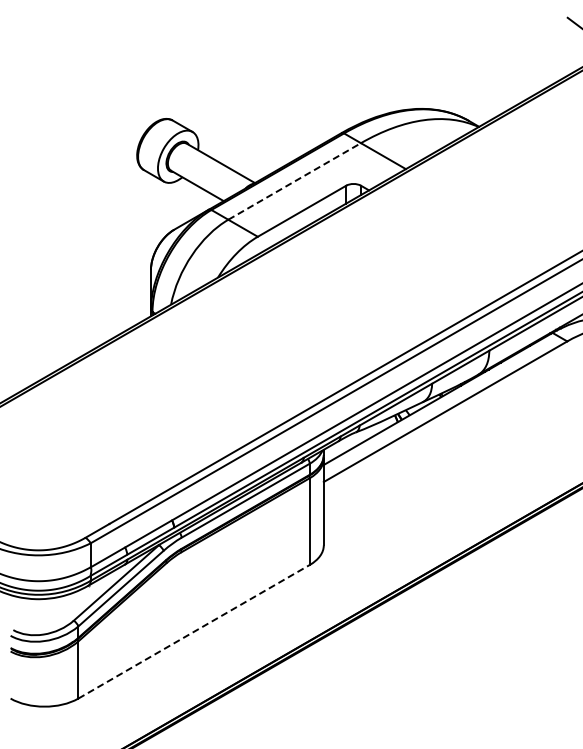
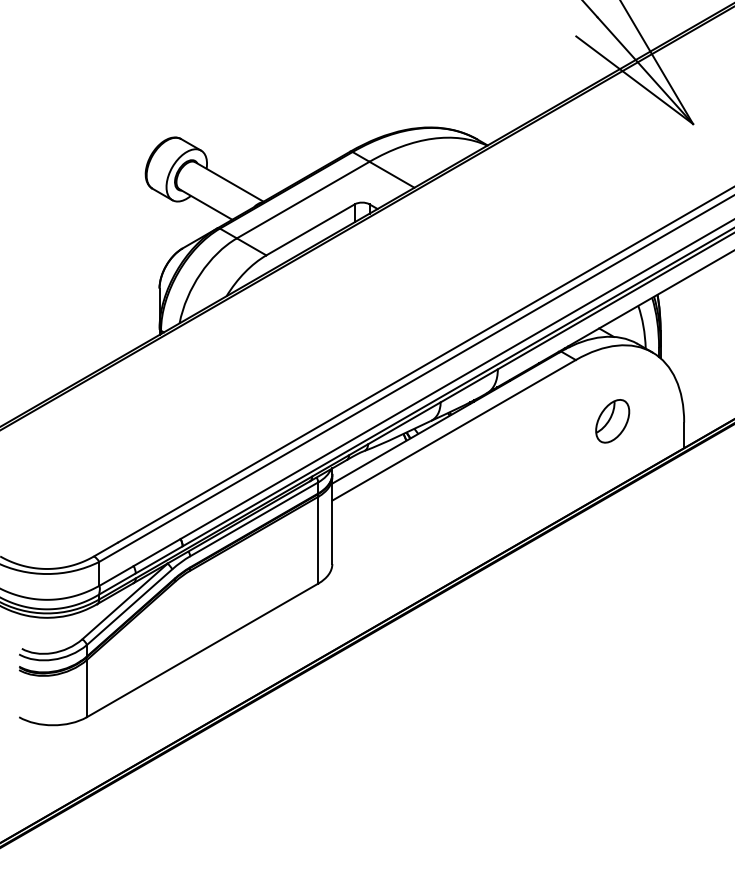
line: (294, 181) -> (303, 200), dashed -> solid
line: (193, 631) -> (202, 650), dashed -> solid

